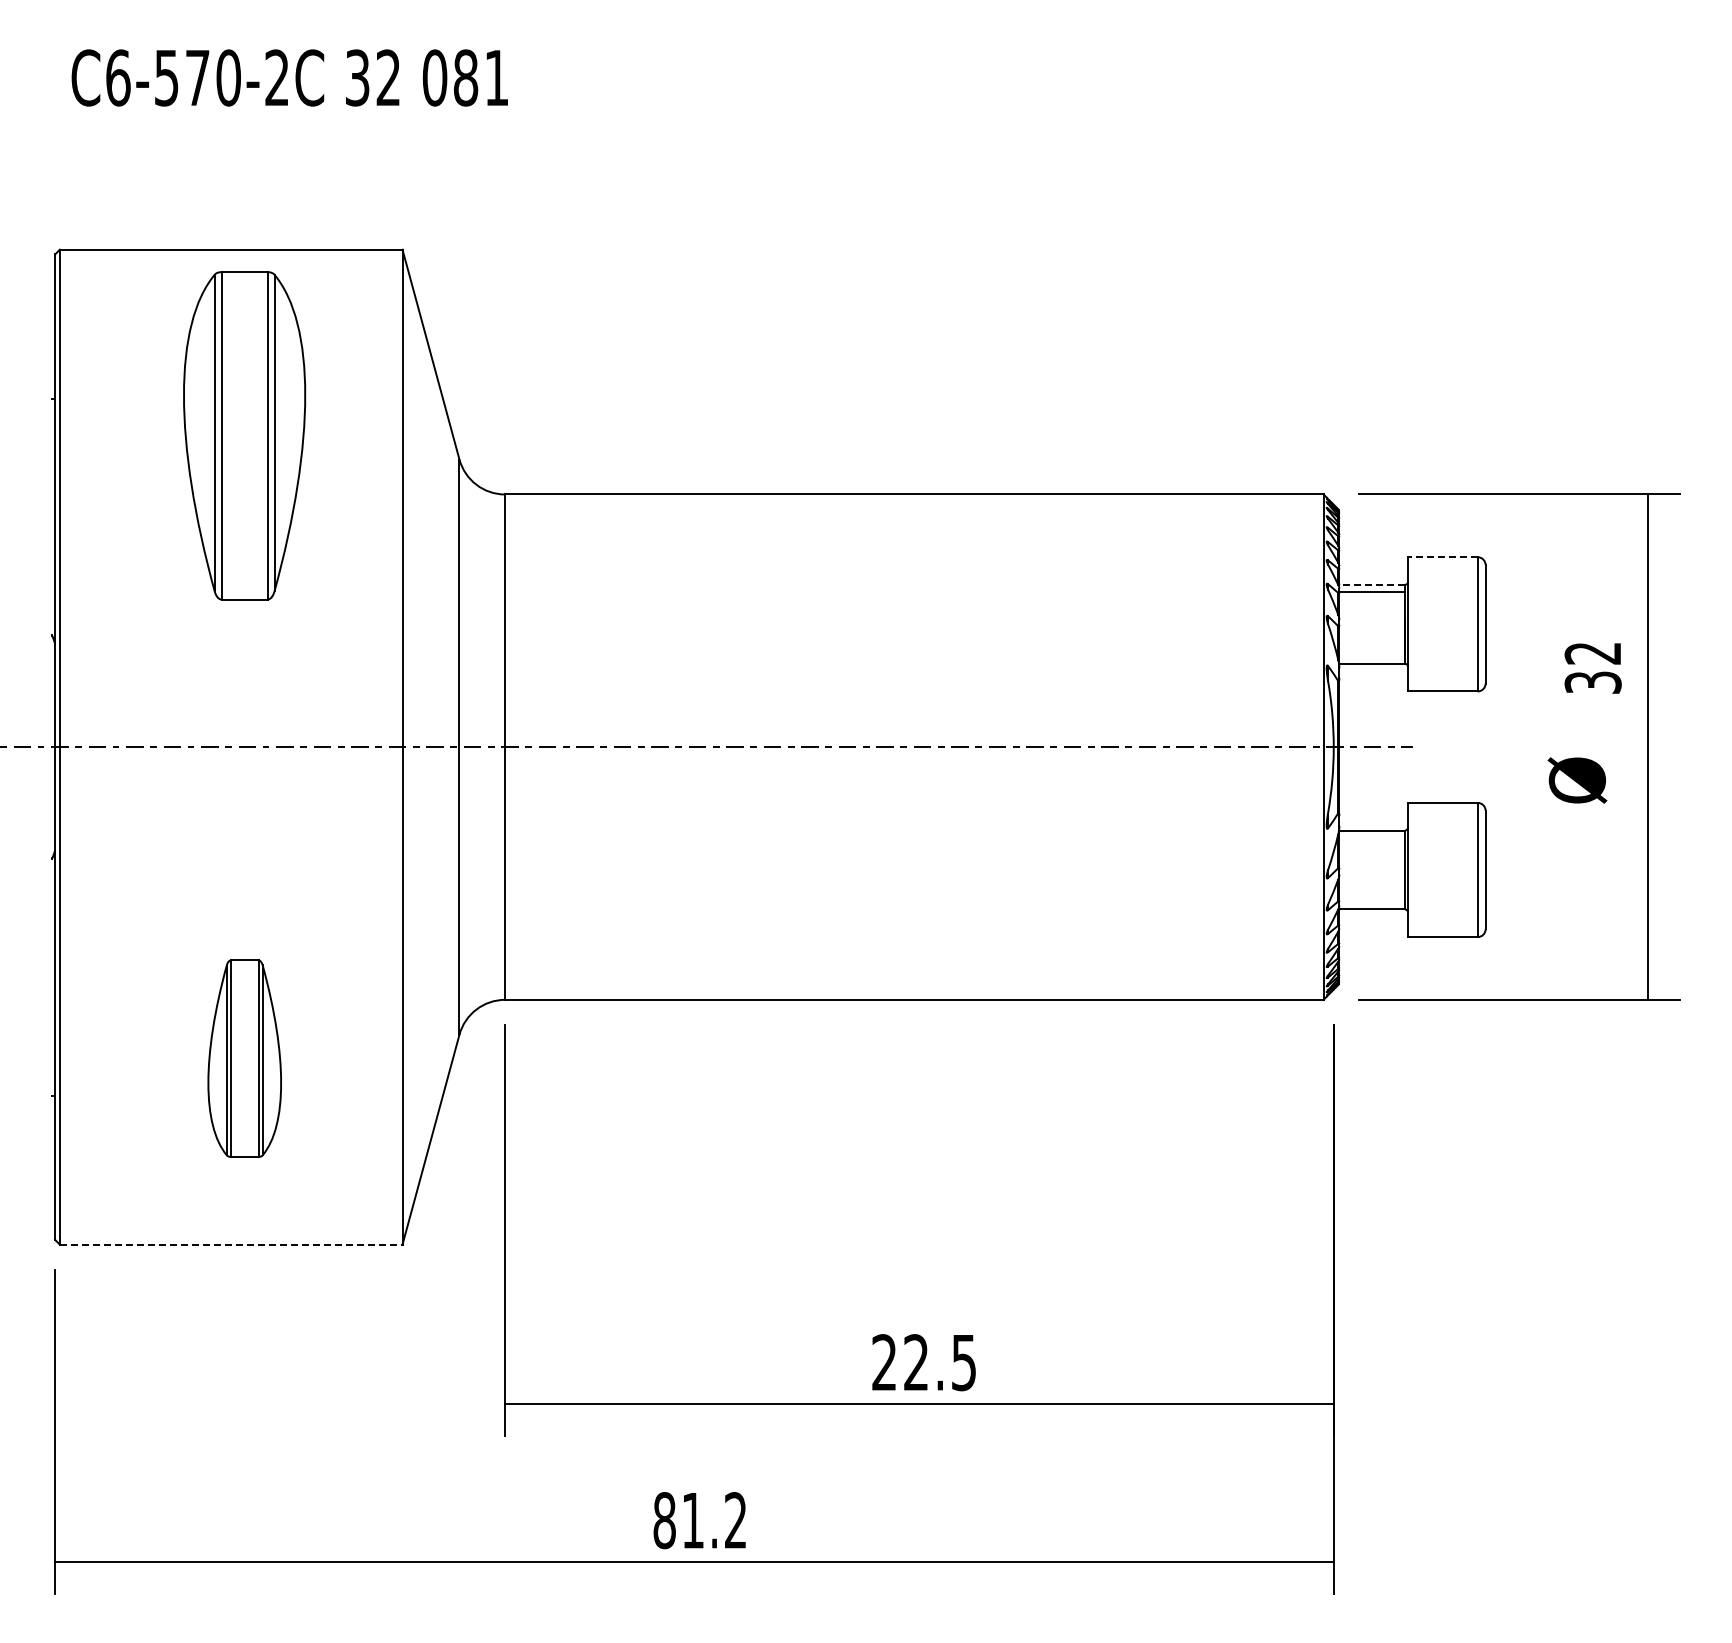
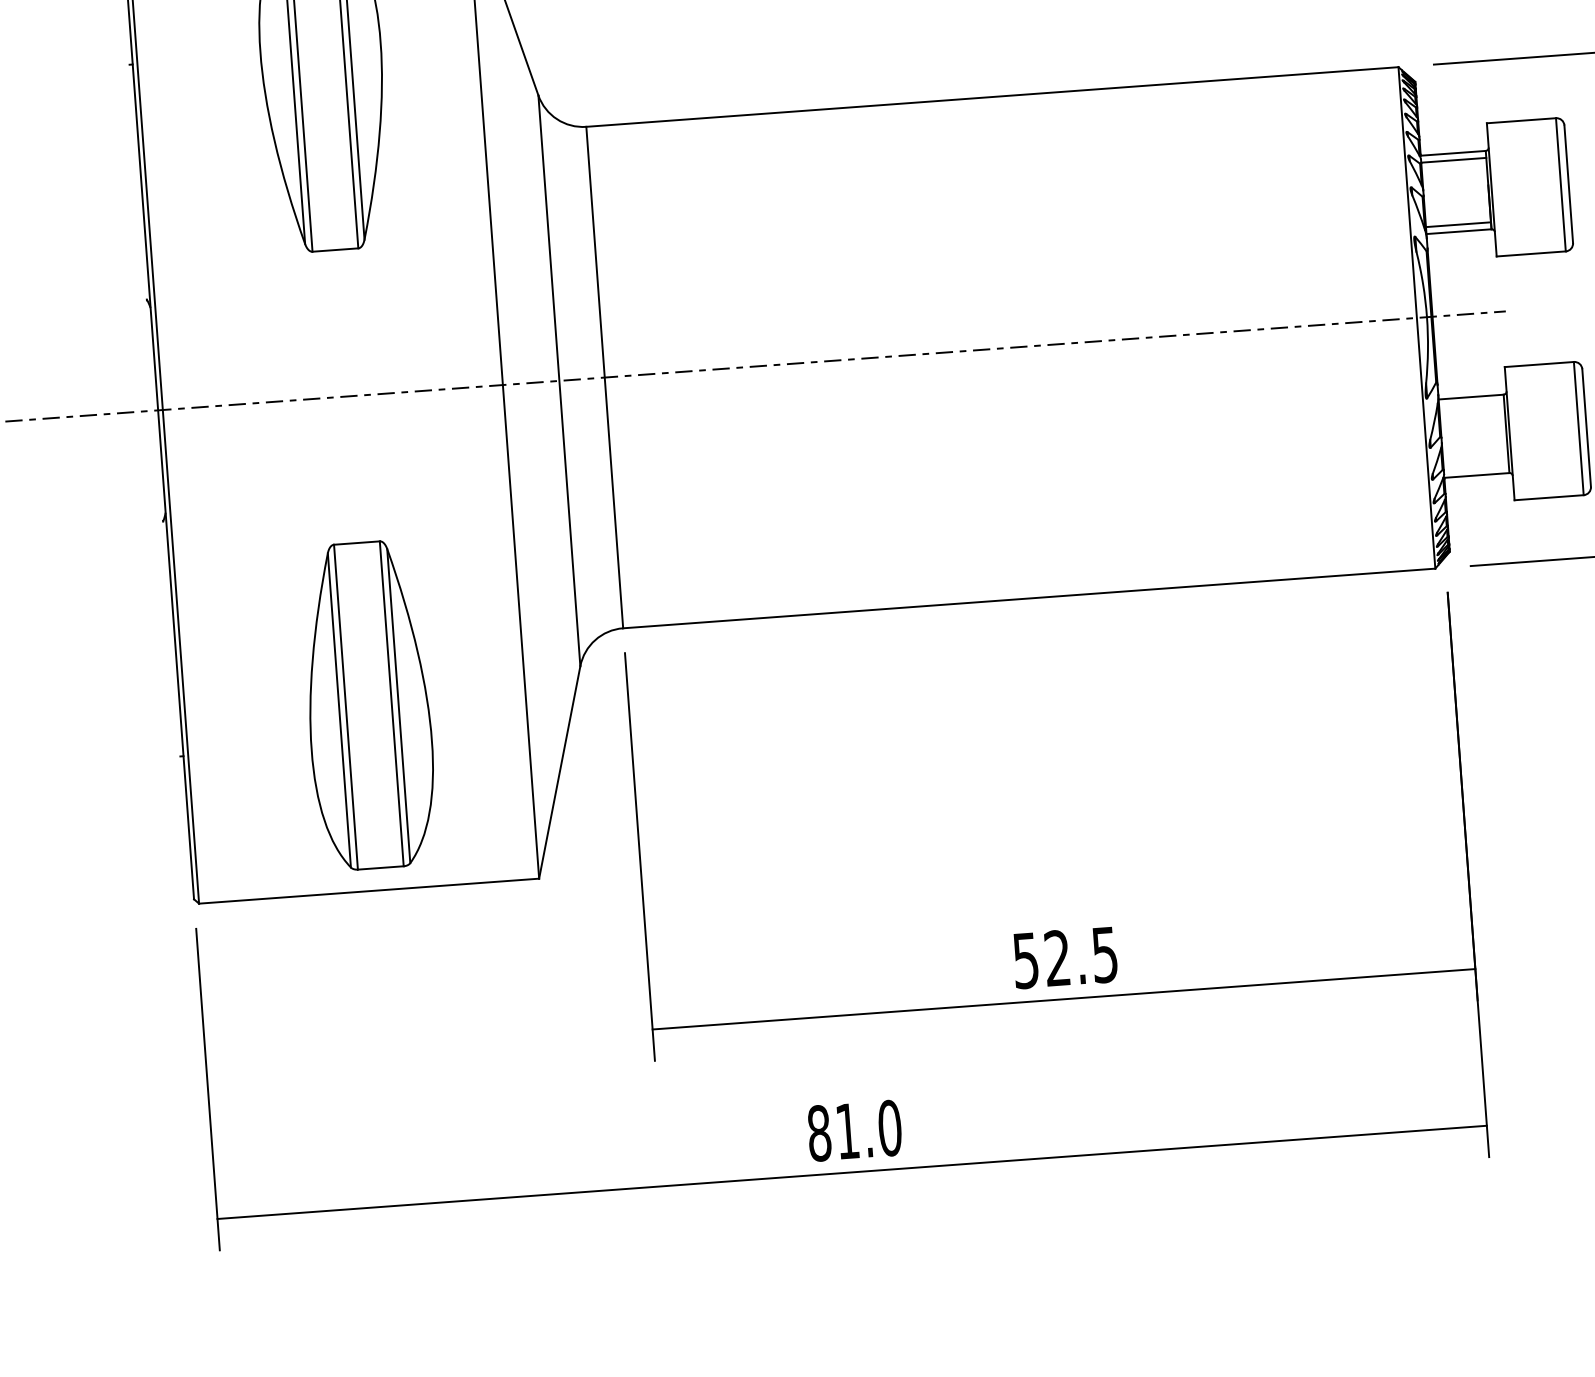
line: (1442, 557) -> (1521, 121), dashed -> solid
line: (1372, 584) -> (1453, 152), dashed -> solid
line: (1371, 656) -> (1457, 224), added
part: (244, 1058) -> (368, 705), size x1.67
line: (231, 1244) -> (369, 891), dashed -> solid
text: (884, 1362) -> (1026, 960), 22.5 -> 52.5
text: (735, 1520) -> (889, 1128), 81.2 -> 81.0

